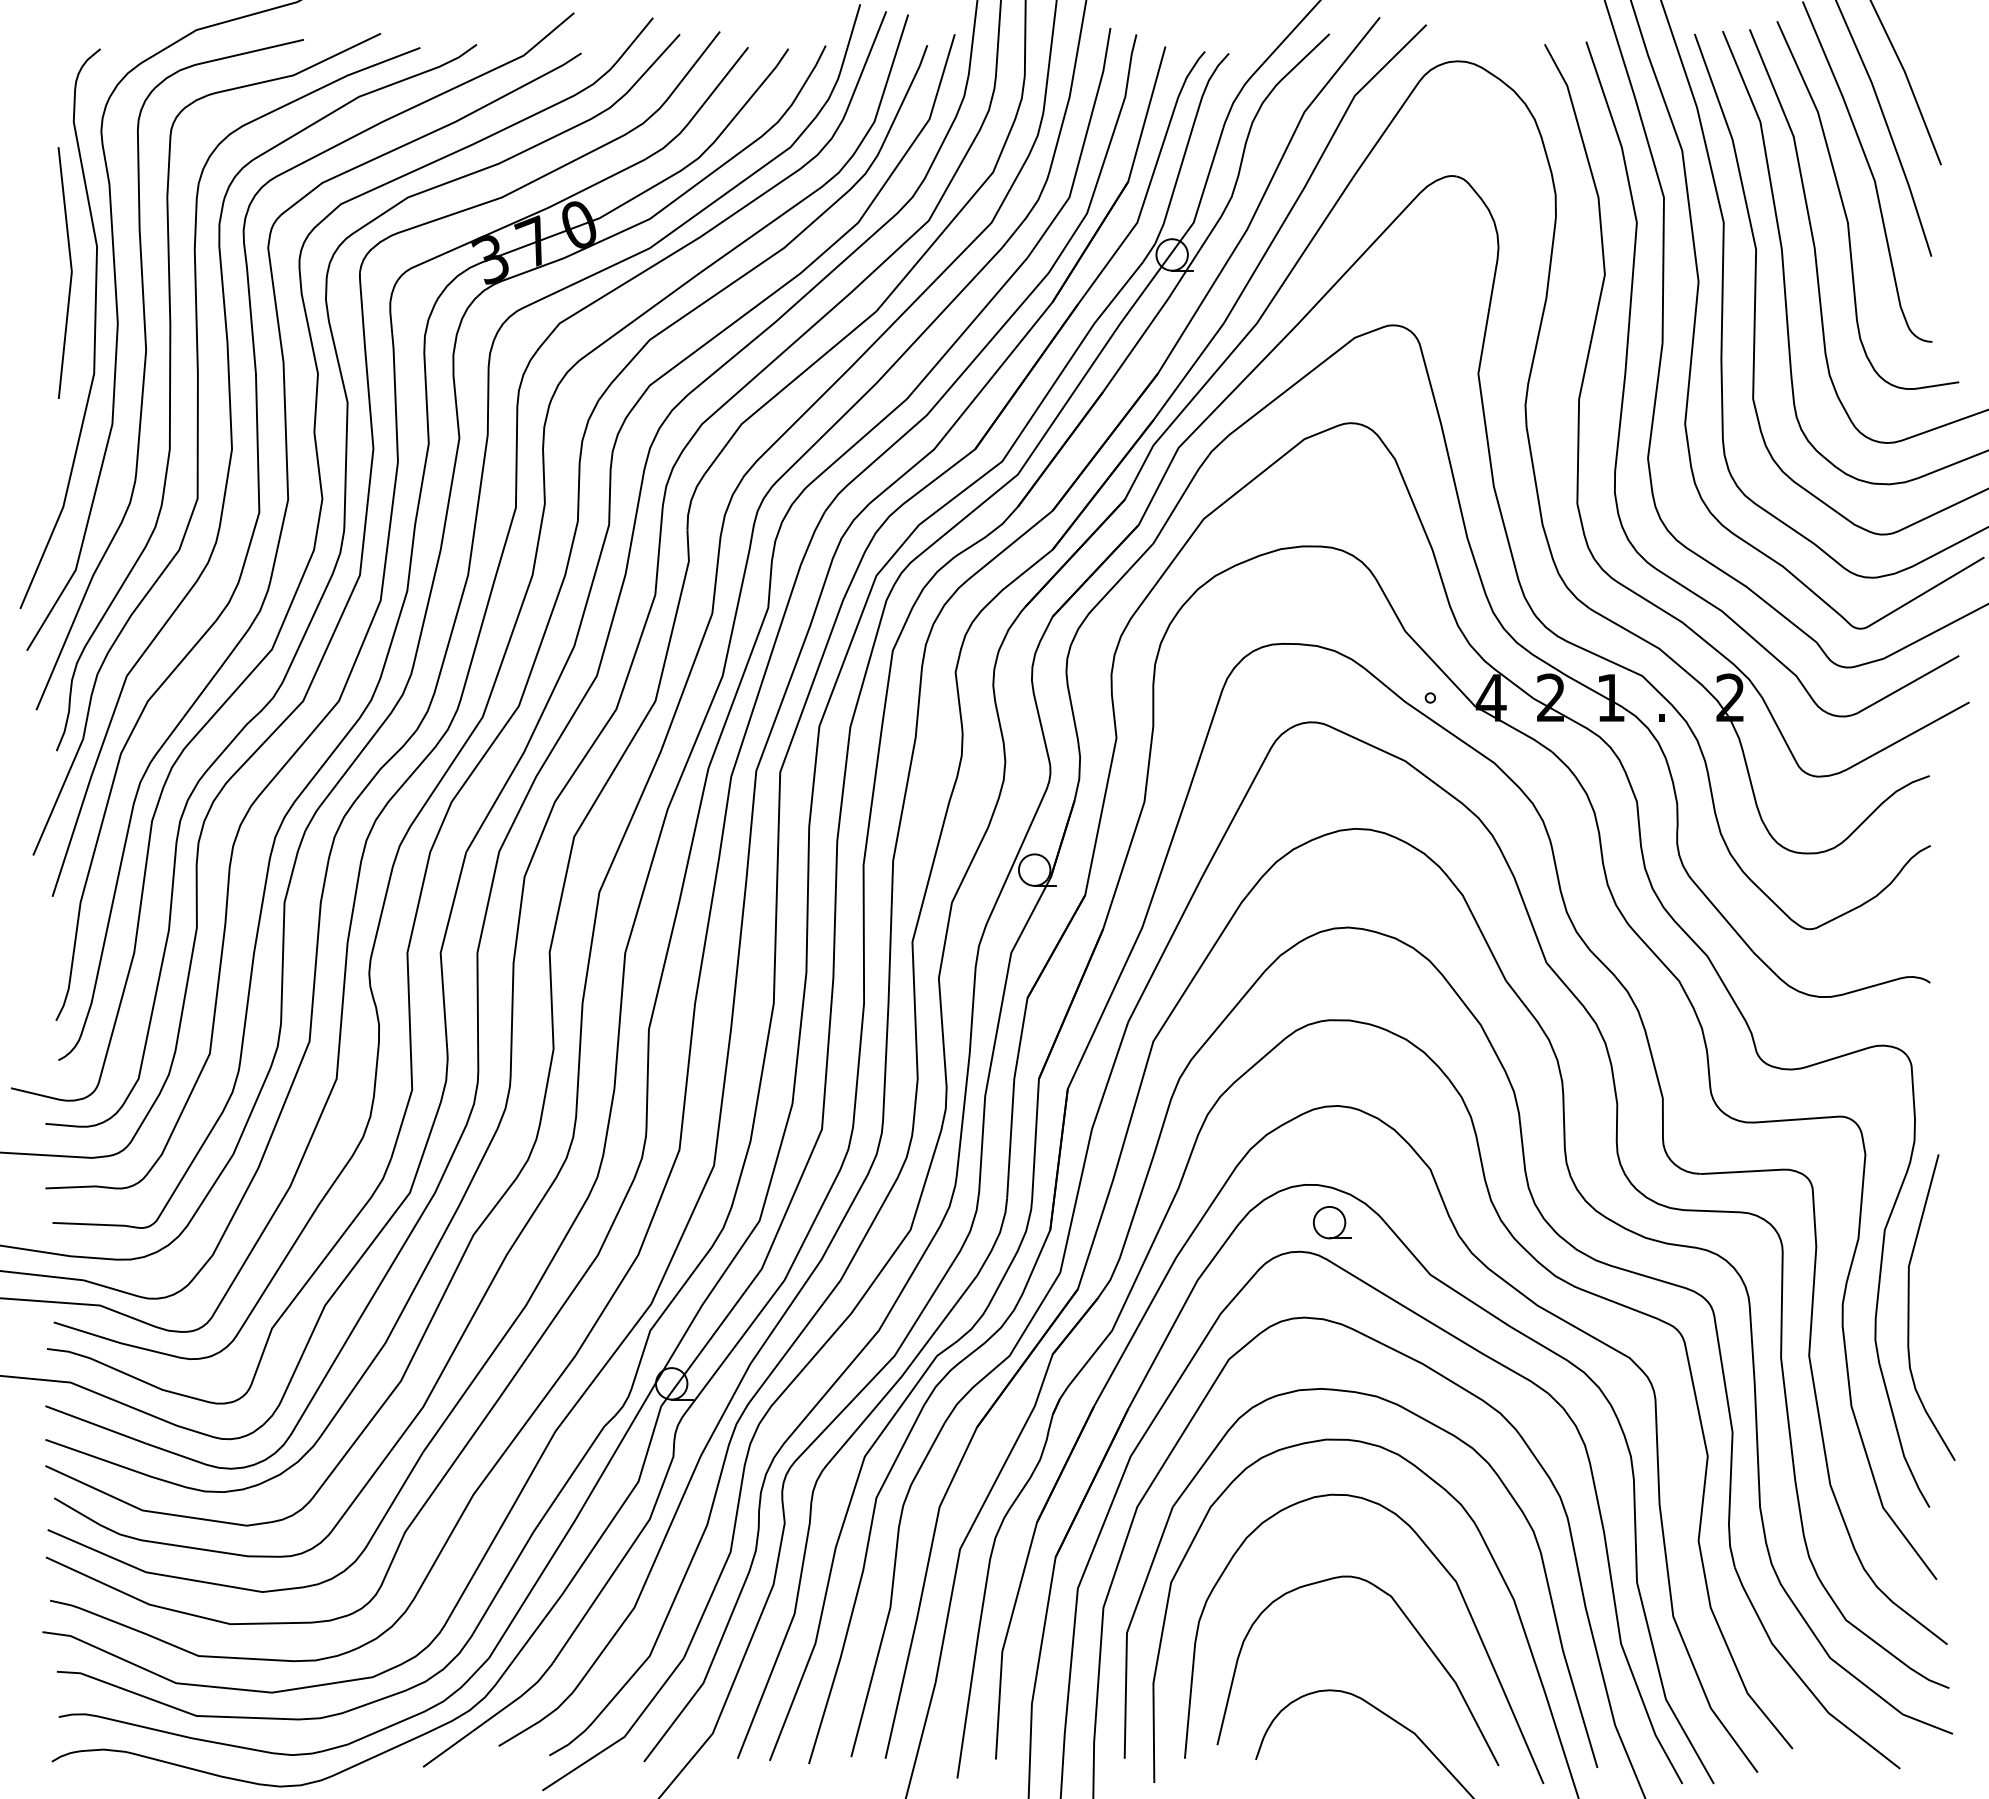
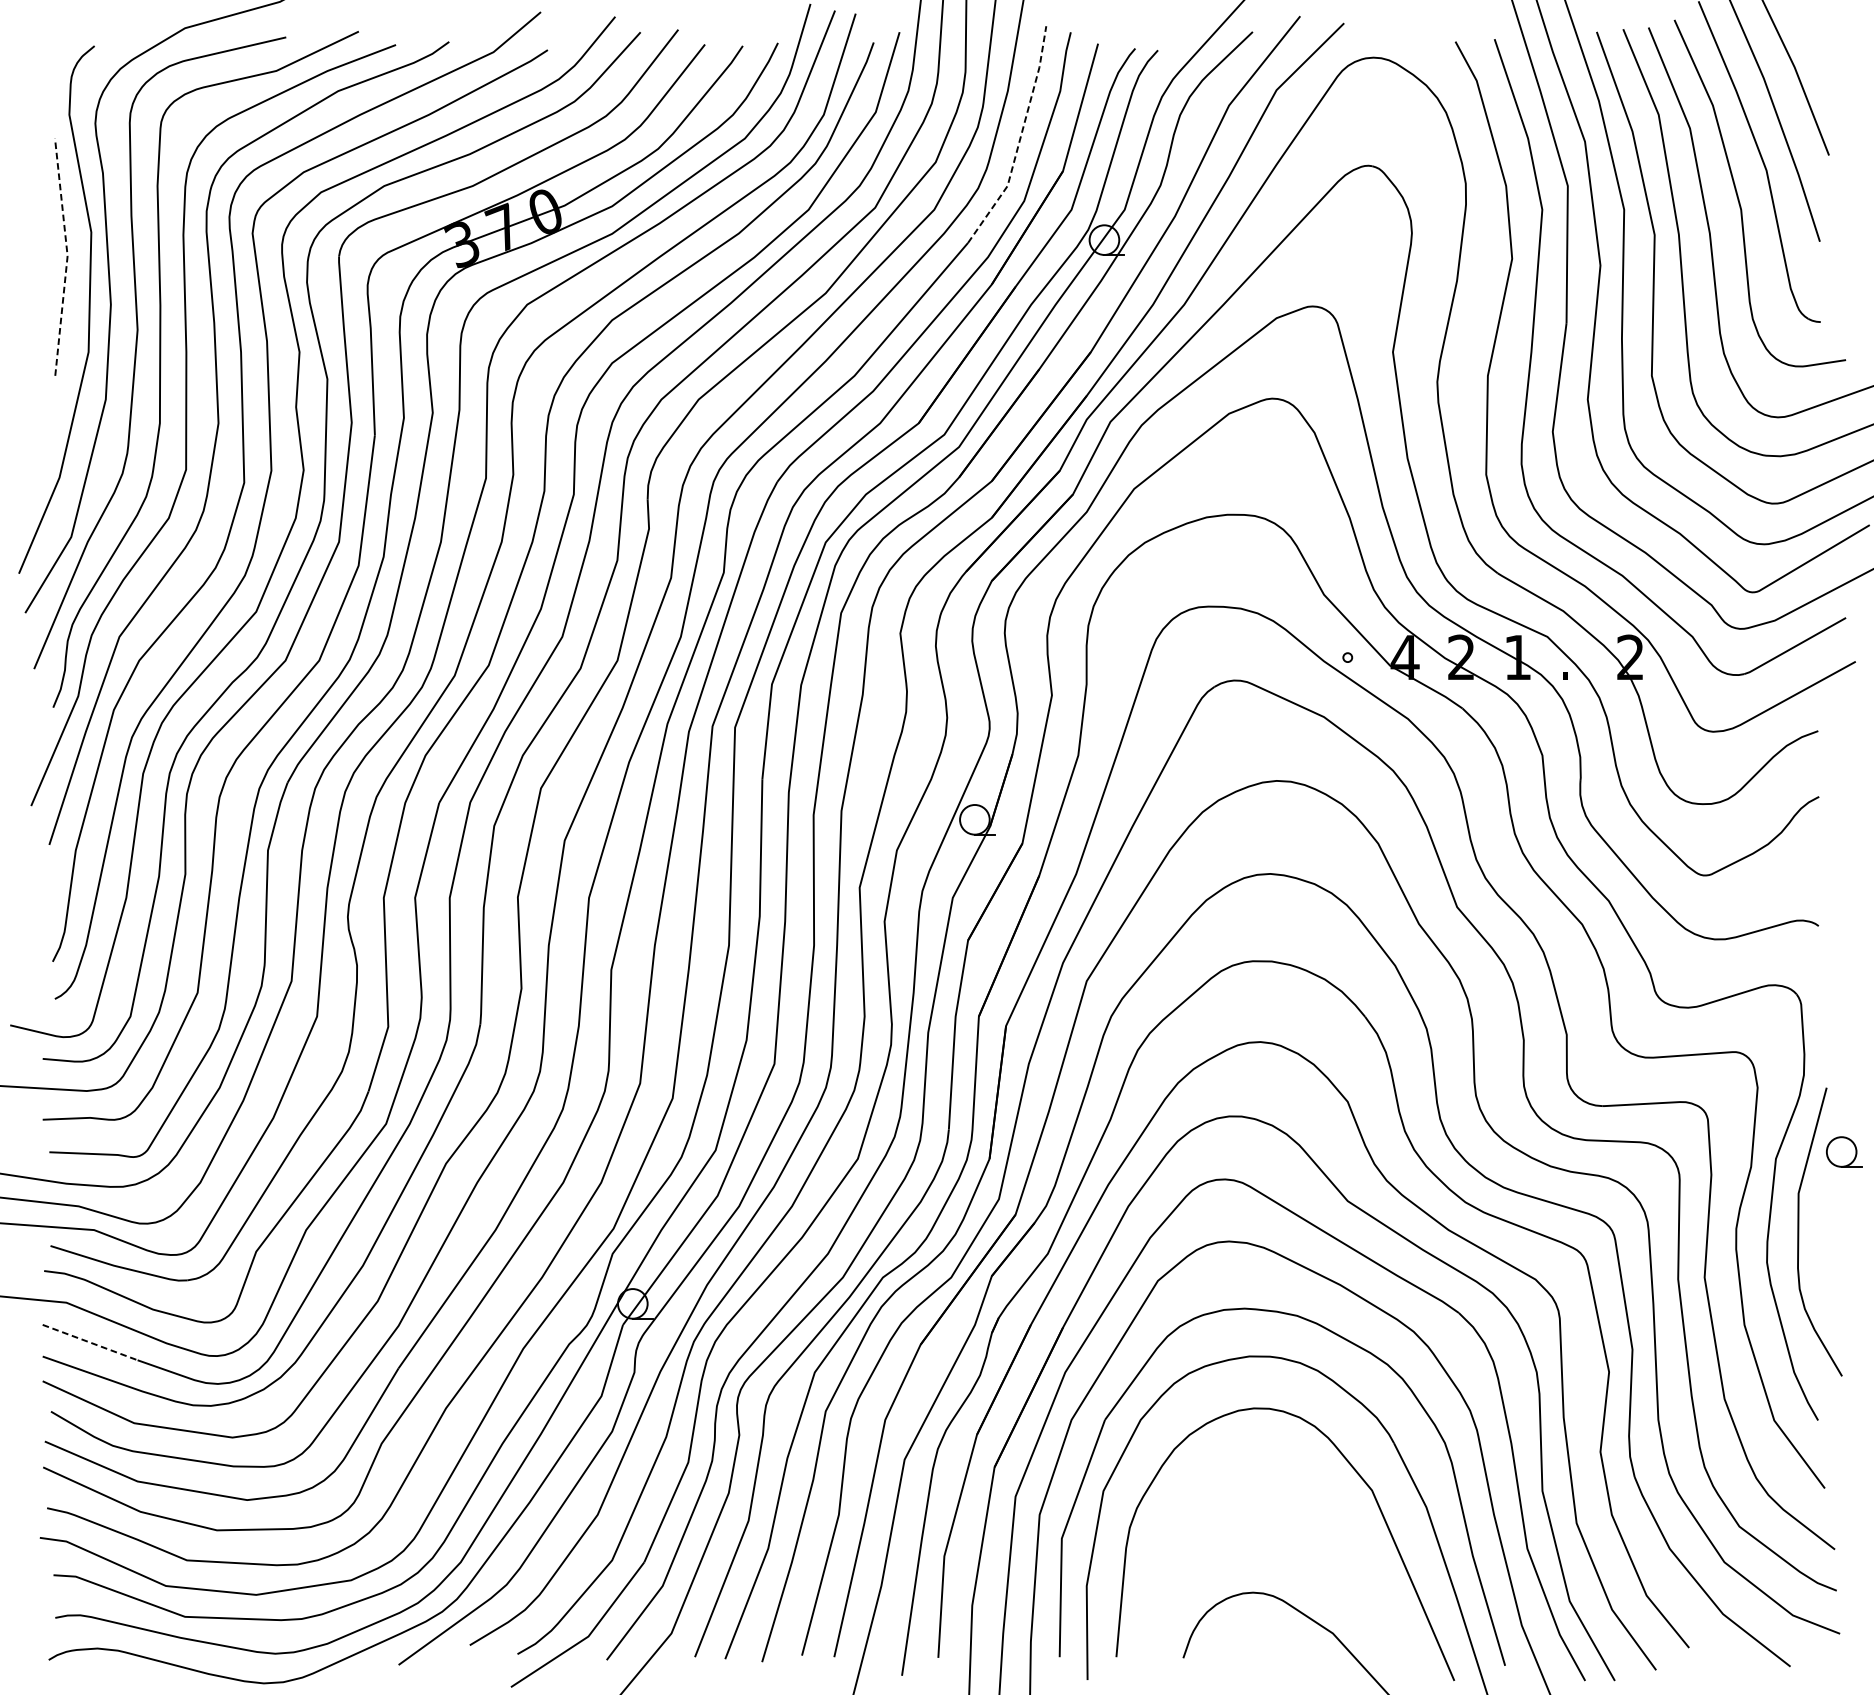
line: (1082, 148) -> (1019, 139), solid -> dashed
line: (71, 271) -> (67, 255), solid -> dashed
part: (1332, 1222) -> (1844, 1151), moved
line: (95, 1424) -> (89, 1342), solid -> dashed
curve: (1416, 1632) -> (1334, 1538), removed

